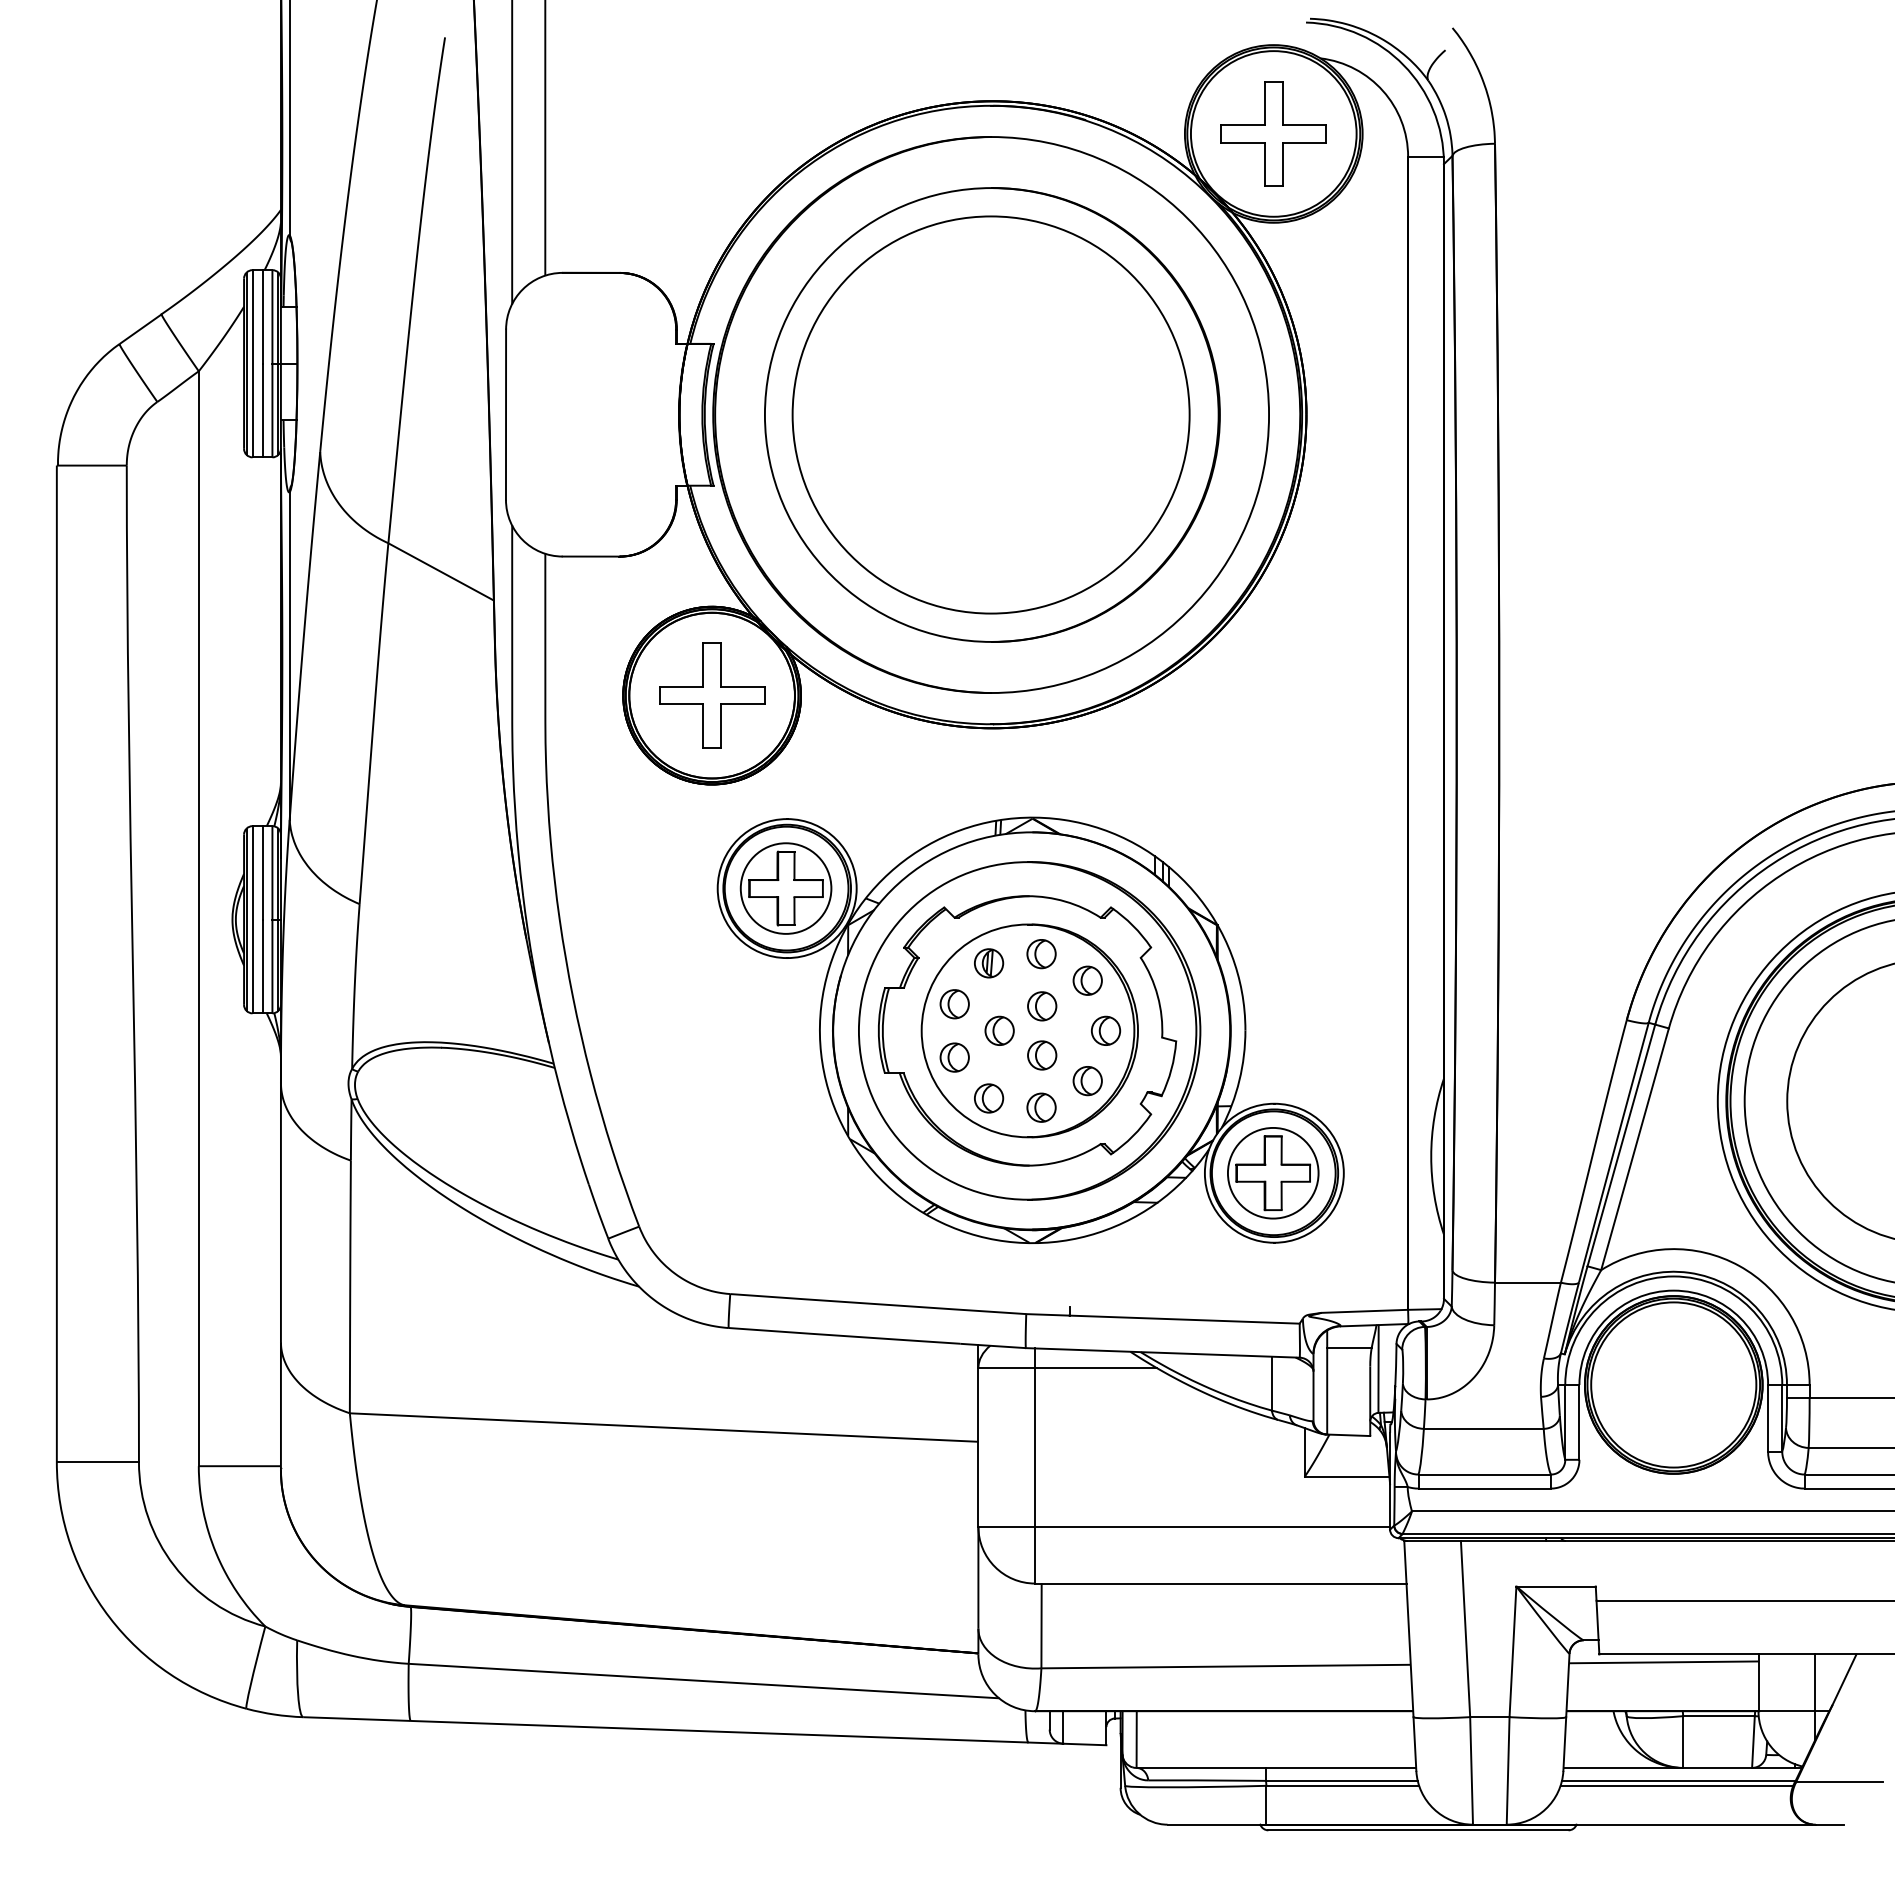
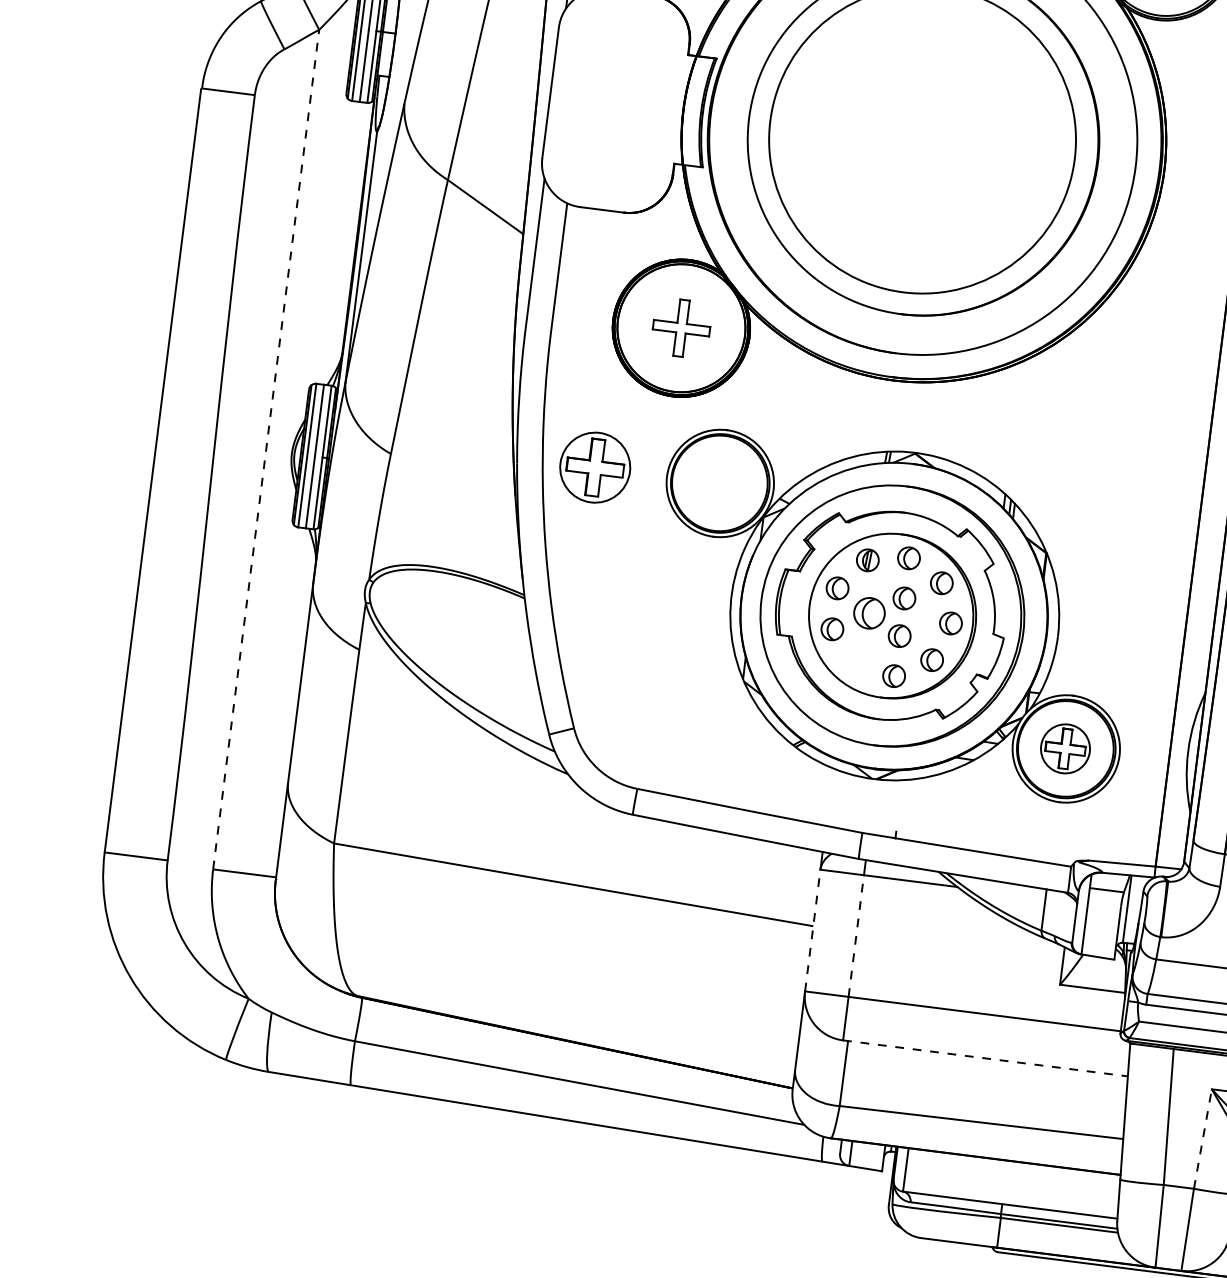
part: (712, 695) -> (681, 328), size x0.7
part: (785, 888) -> (594, 467), moved
line: (198, 918) -> (265, 449), solid -> dashed
part: (999, 1030) -> (869, 612), size x1.4
part: (989, 1098) -> (855, 664), removed
part: (1273, 1173) -> (1065, 749), size x0.7
line: (978, 1446) -> (812, 929), solid -> dashed
line: (1035, 1446) -> (856, 935), solid -> dashed
line: (1220, 1583) -> (985, 1058), solid -> dashed
line: (1512, 1651) -> (1202, 1138), solid -> dashed

